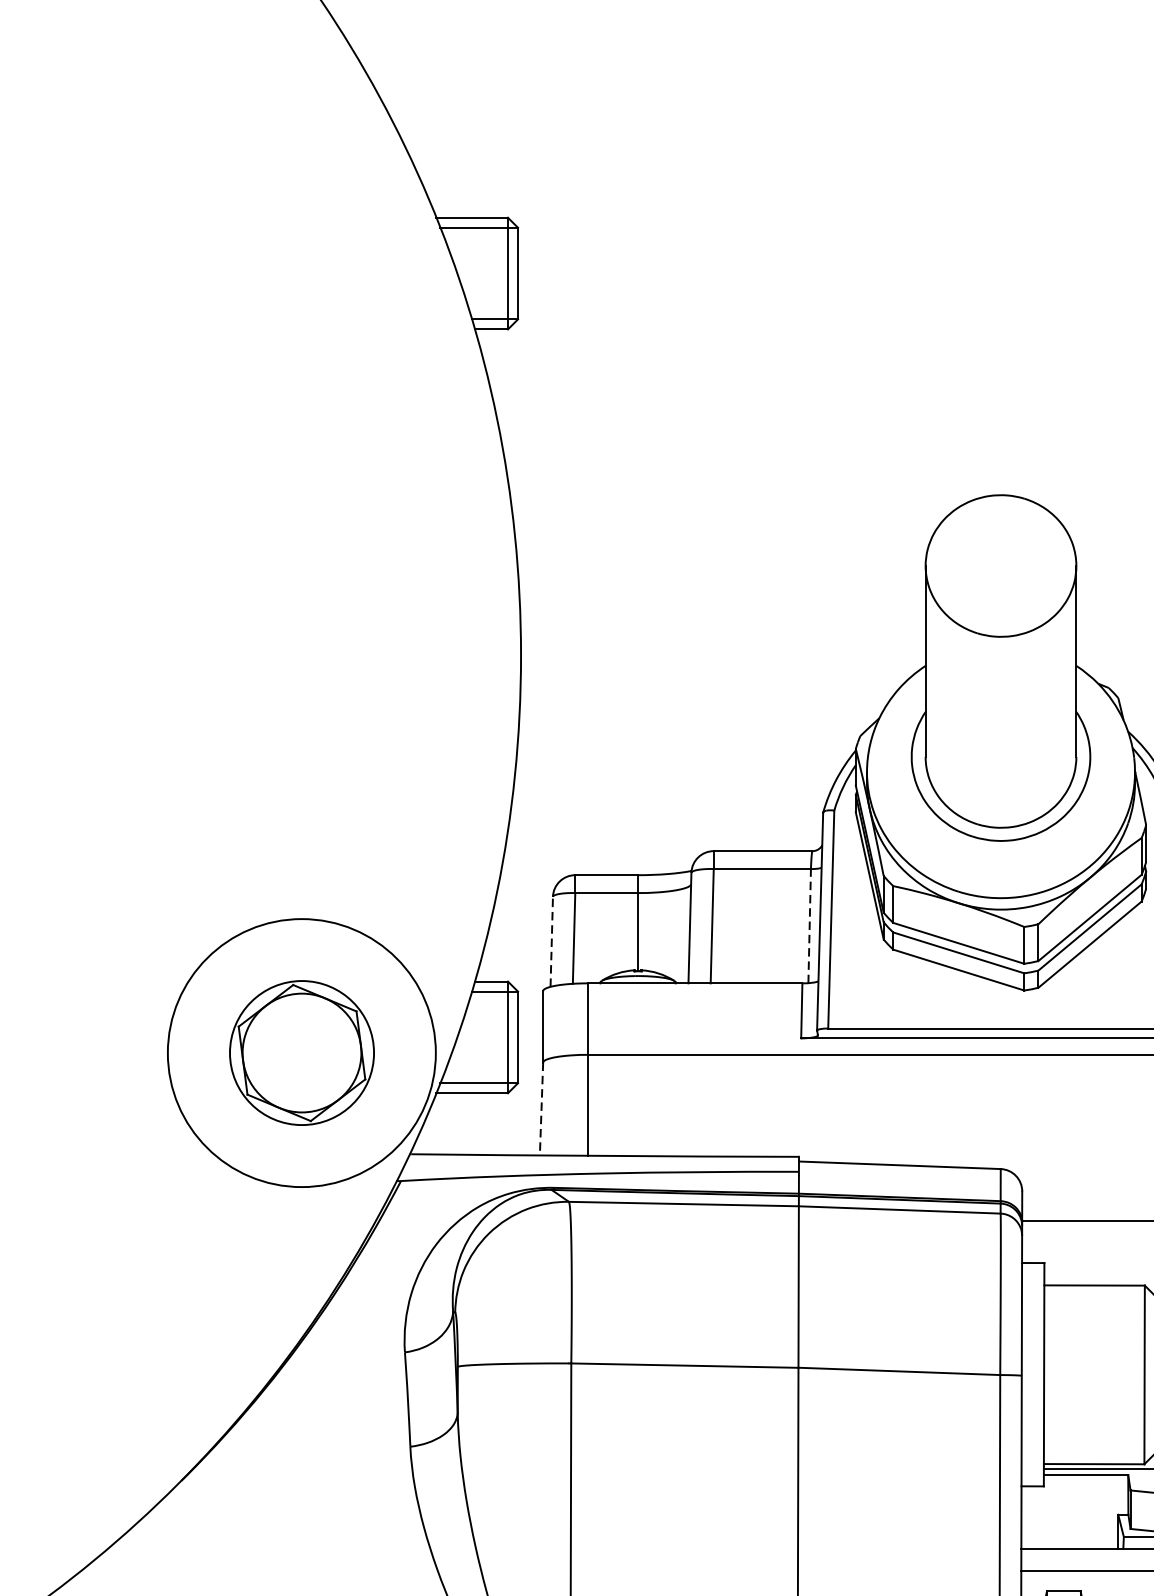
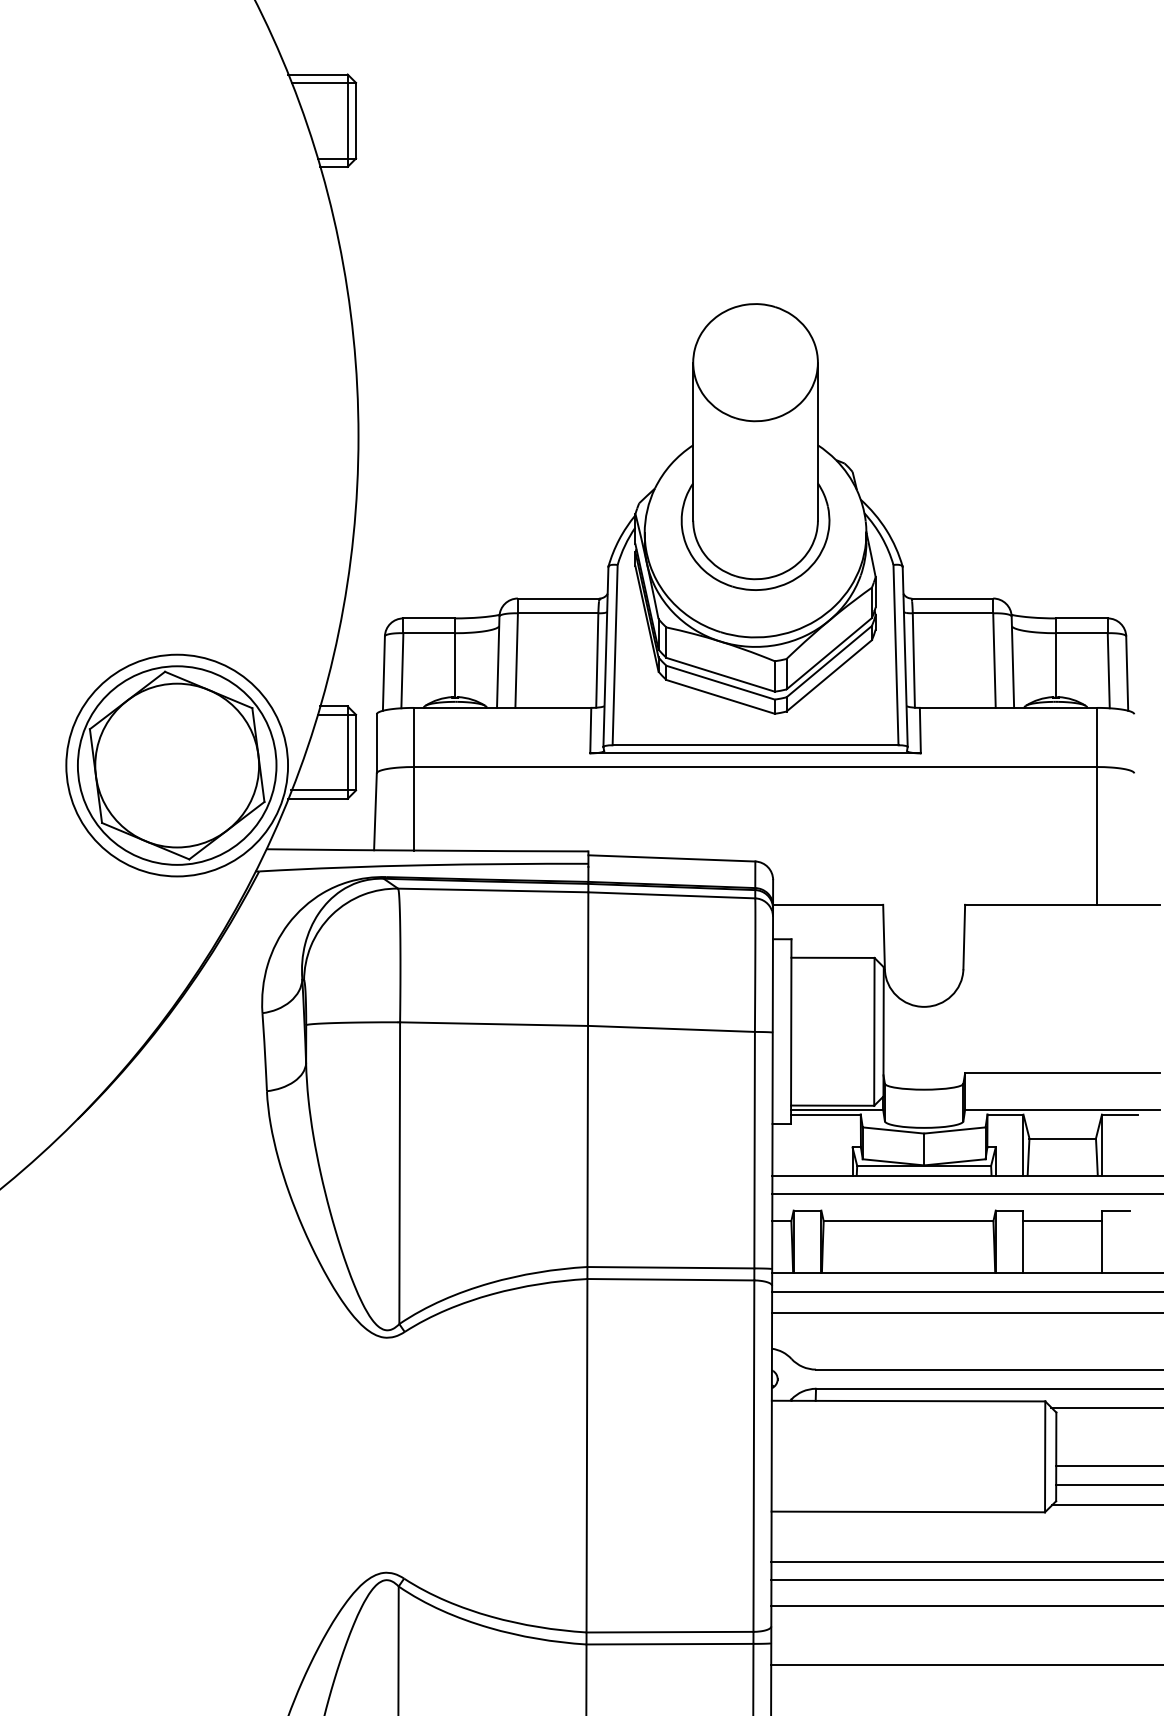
line: (809, 926) -> (597, 660), dashed -> solid
line: (551, 941) -> (383, 673), dashed -> solid
part: (302, 1052) -> (177, 765), size x1.67
line: (541, 1109) -> (375, 812), dashed -> solid

